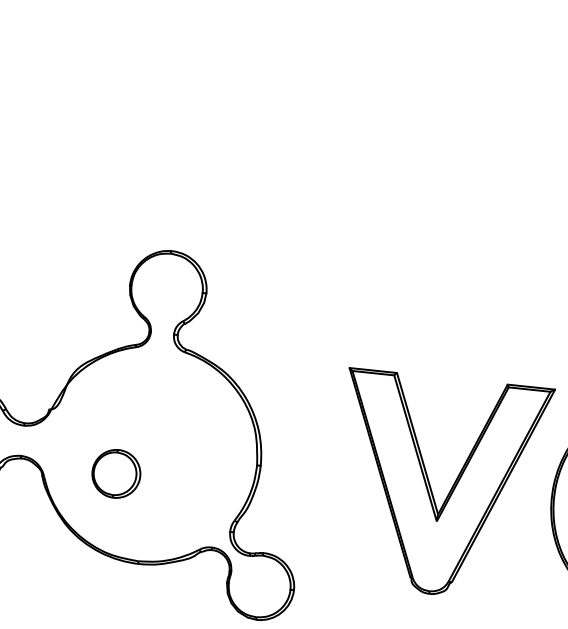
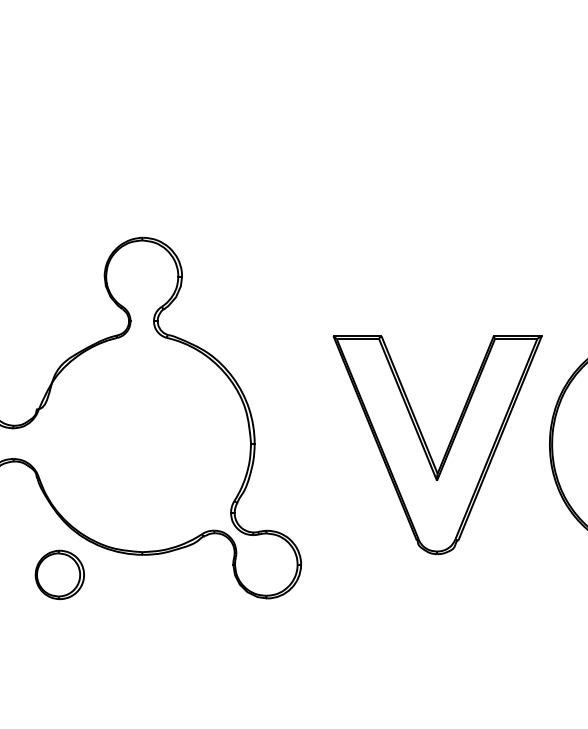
part: (116, 473) -> (59, 574), moved

